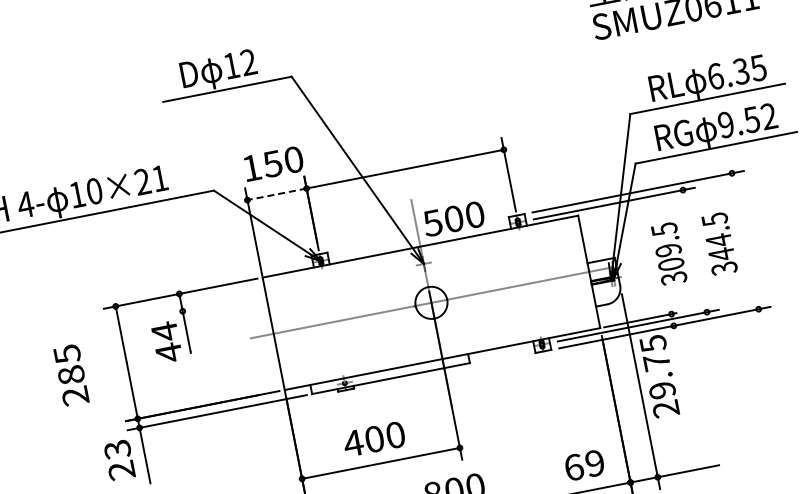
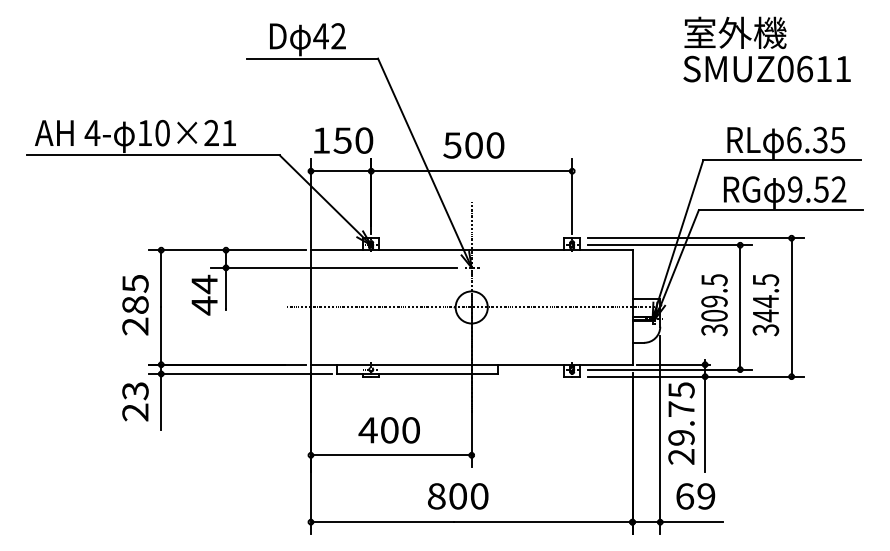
text: (230, 66) -> (320, 36), 12 -> 42
line: (276, 194) -> (340, 171), dashed -> solid
text: (453, 219) -> (473, 145), moved
line: (745, 241) -> (791, 307), added
line: (695, 251) -> (740, 307), added
line: (289, 290) -> (334, 267), added
line: (681, 363) -> (705, 415), added
text: (71, 375) -> (135, 305), moved
text: (584, 465) -> (695, 496), moved

